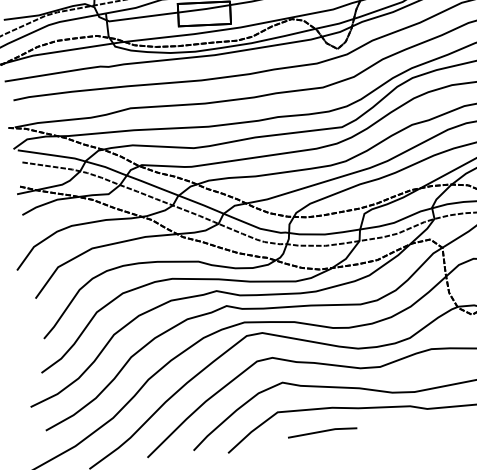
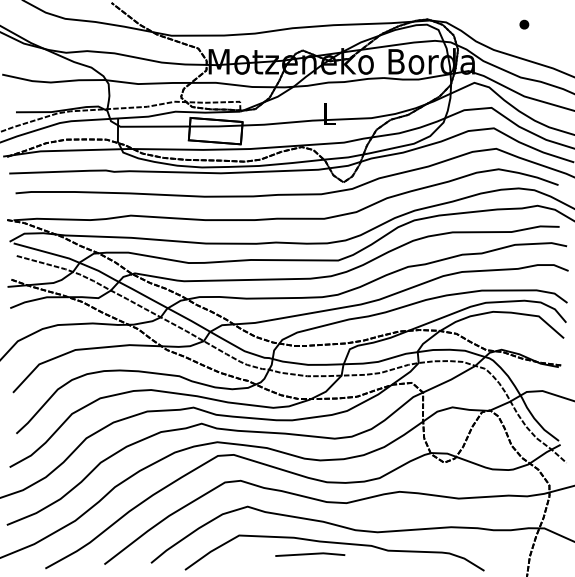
line: (322, 431) -> (310, 554), moved

